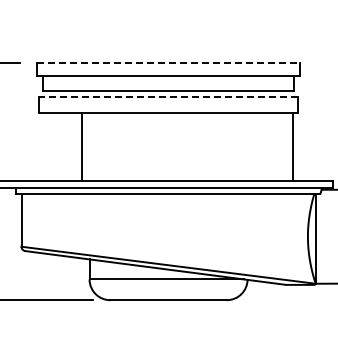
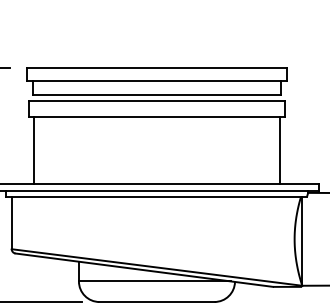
line: (169, 62) -> (157, 67), dashed -> solid
line: (168, 96) -> (156, 100), dashed -> solid
line: (81, 147) -> (33, 151), moved

